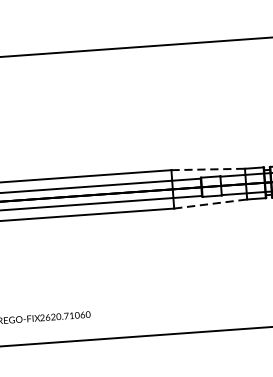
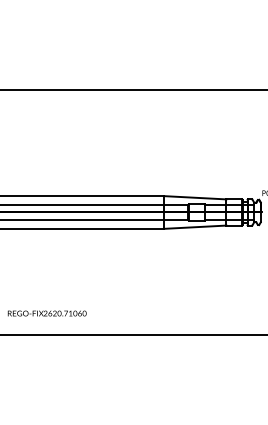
line: (208, 169) -> (195, 197), dashed -> solid
line: (211, 204) -> (195, 227), dashed -> solid

